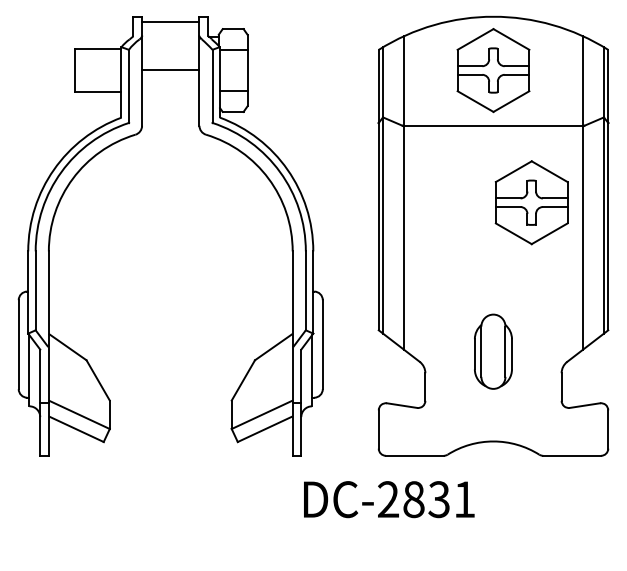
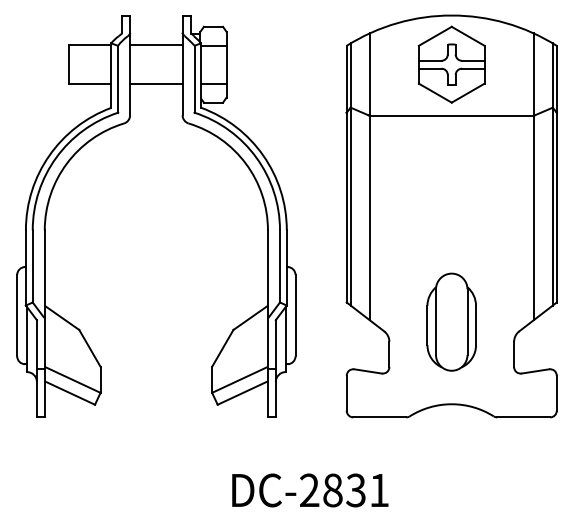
line: (170, 22) -> (156, 45), moved
line: (170, 70) -> (156, 84), moved
part: (531, 202) -> (486, 185), removed
part: (493, 351) -> (451, 321), size x1.43
text: (389, 499) -> (310, 490), moved

